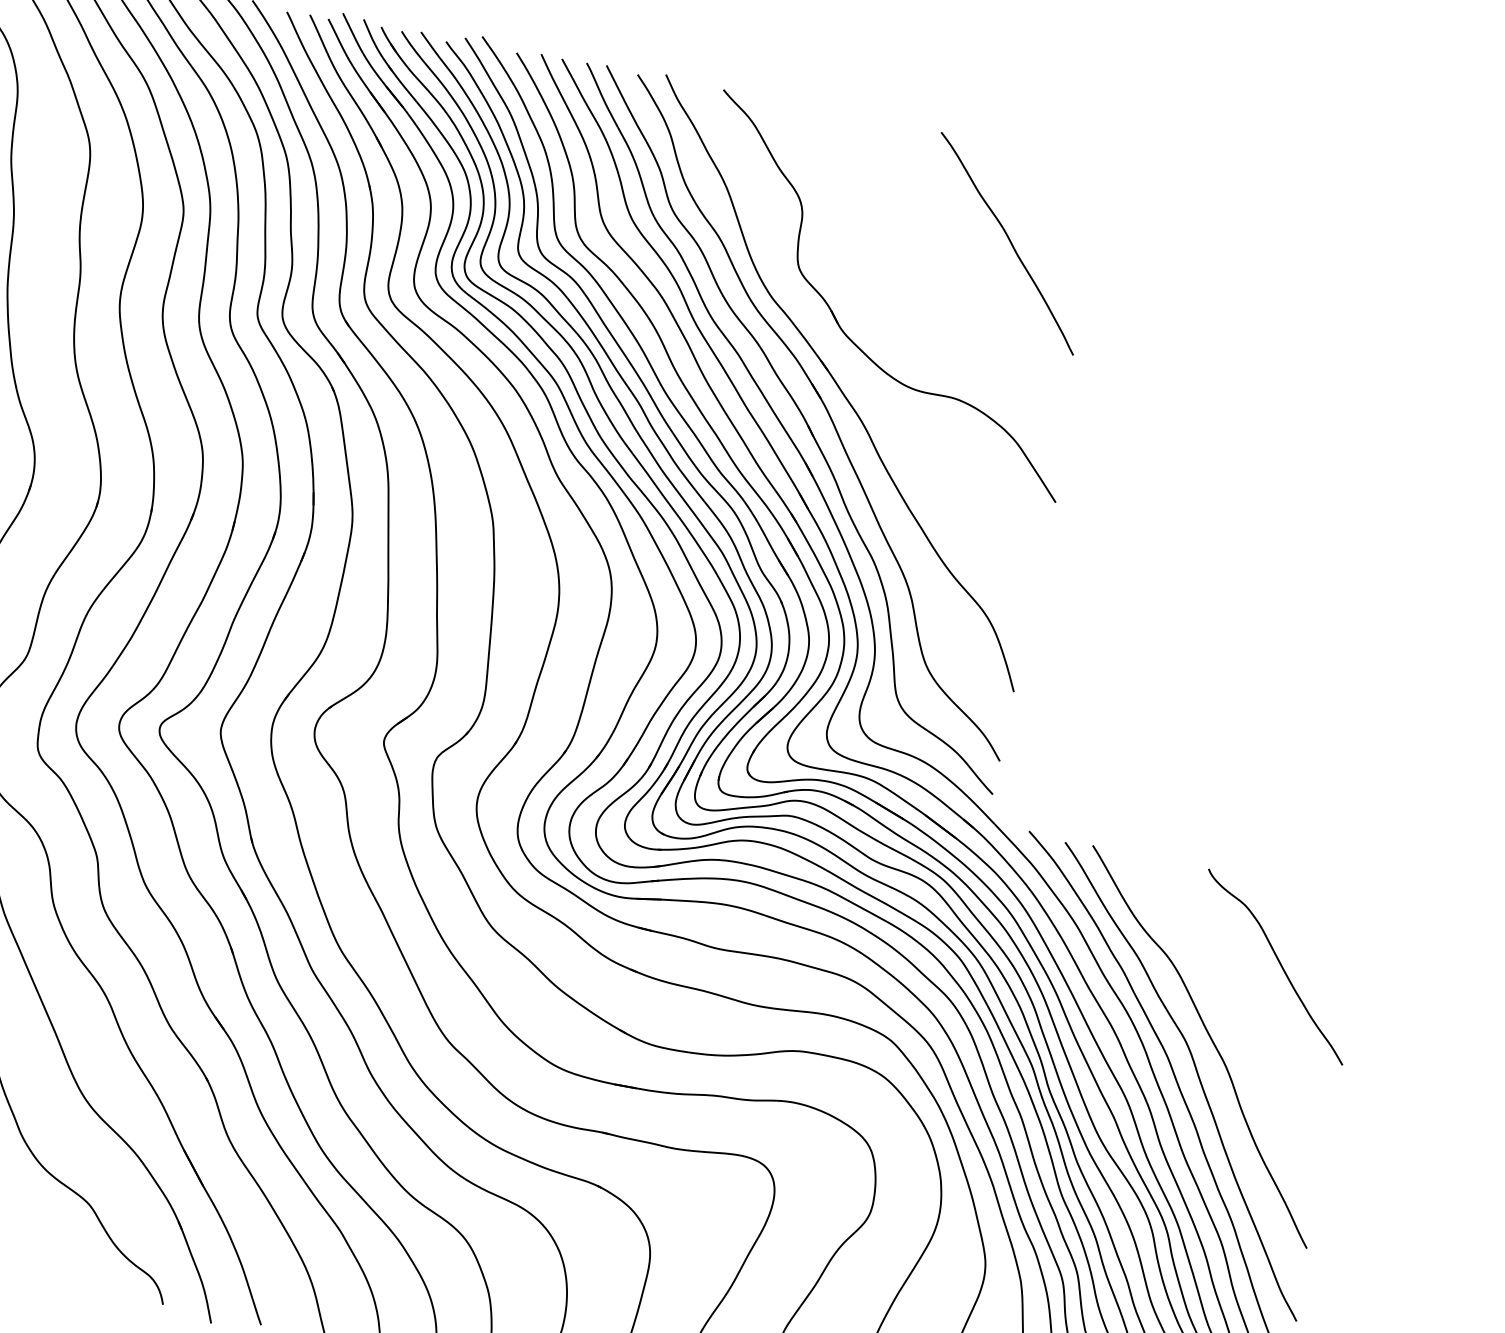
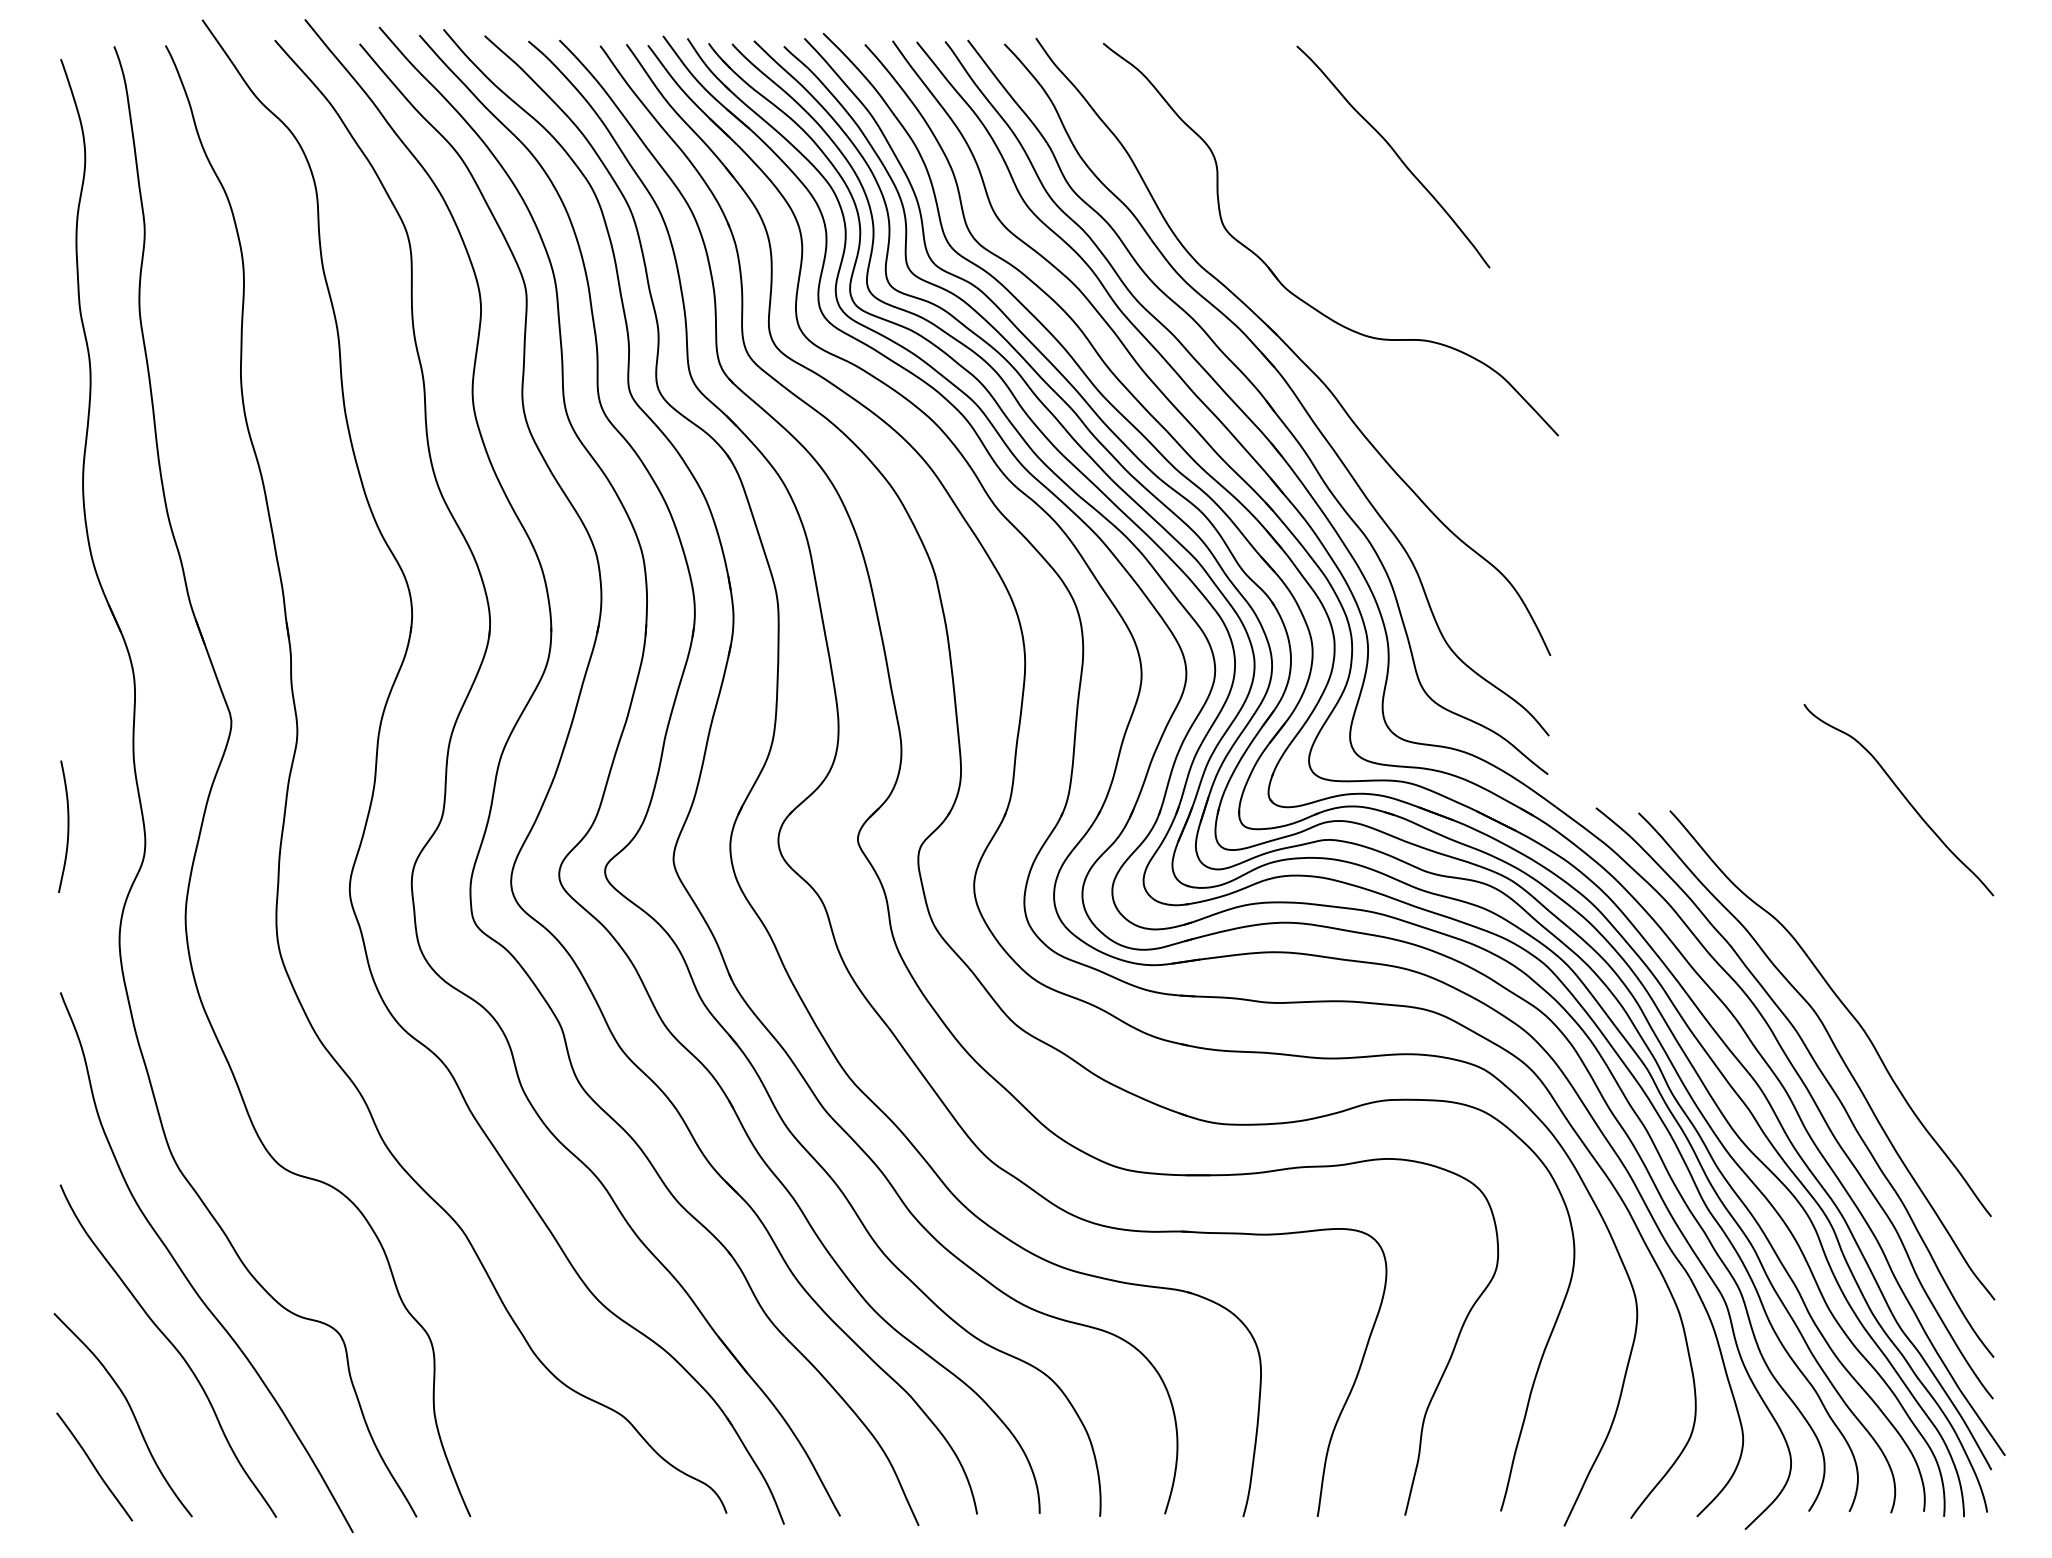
curve: (1009, 241) -> (1395, 154), moved
curve: (1280, 965) -> (1903, 797), moved

